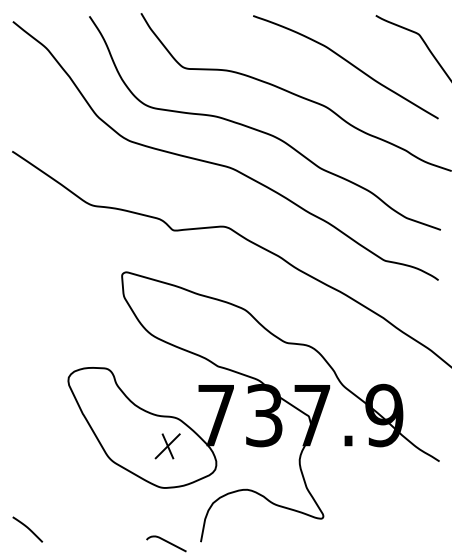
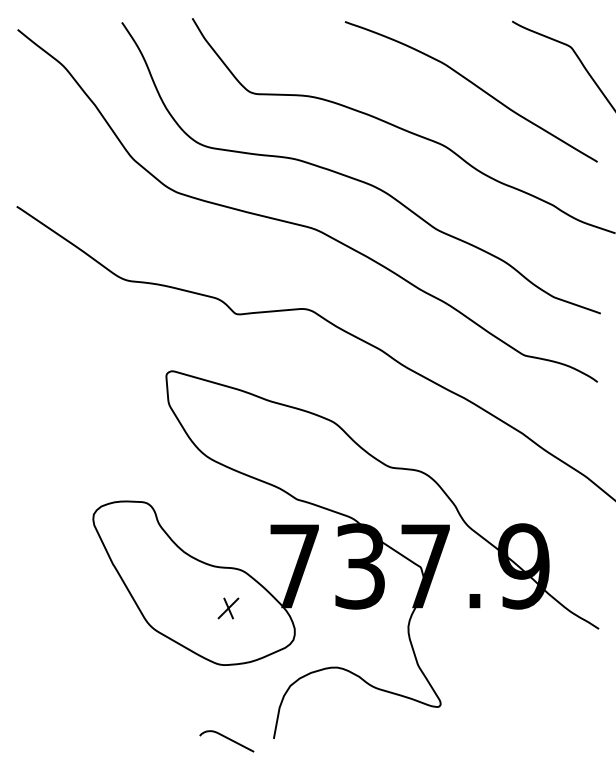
part: (167, 446) -> (228, 608), size x0.6
curve: (27, 528) -> (37, 720), removed

